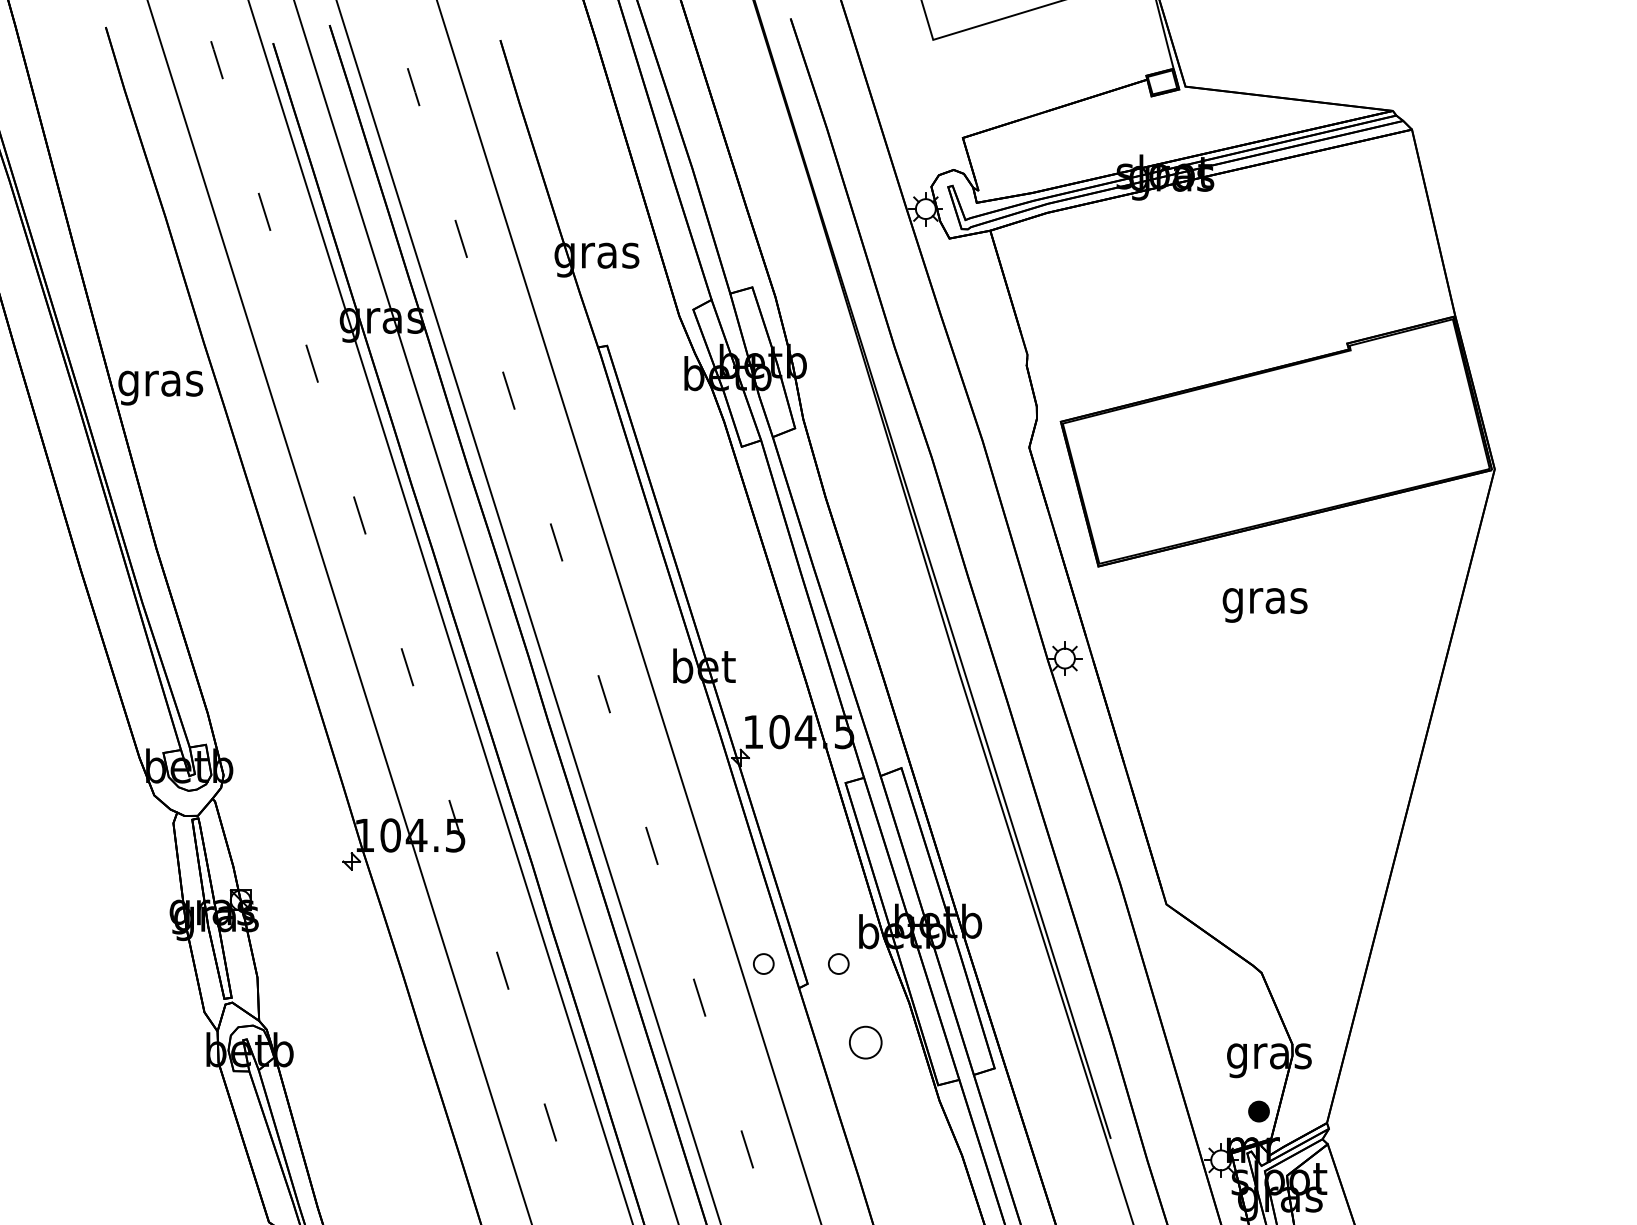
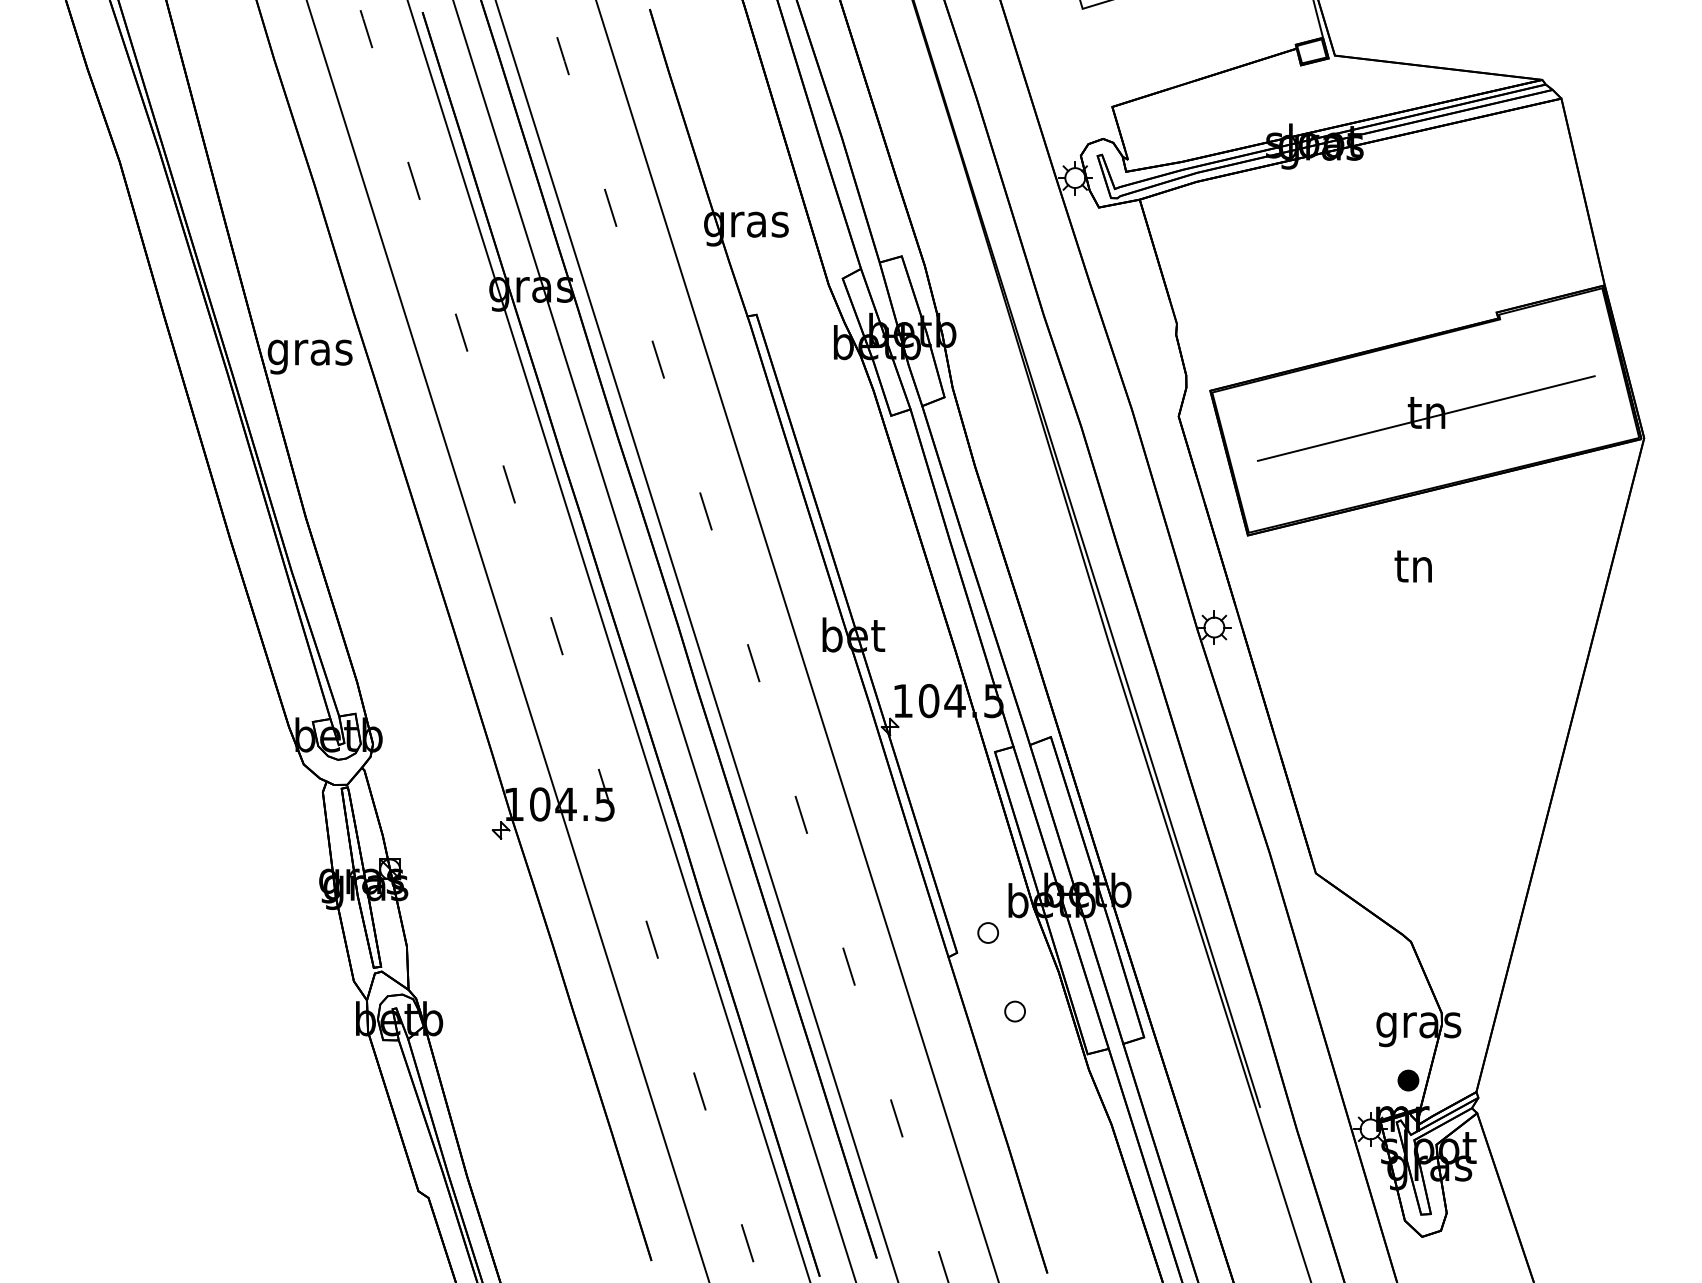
part: (1277, 449) -> (1426, 418), added
text: (1265, 601) -> (1414, 570), gras -> tn
part: (763, 963) -> (912, 932), removed
part: (865, 1042) -> (1014, 1011), size x0.62

